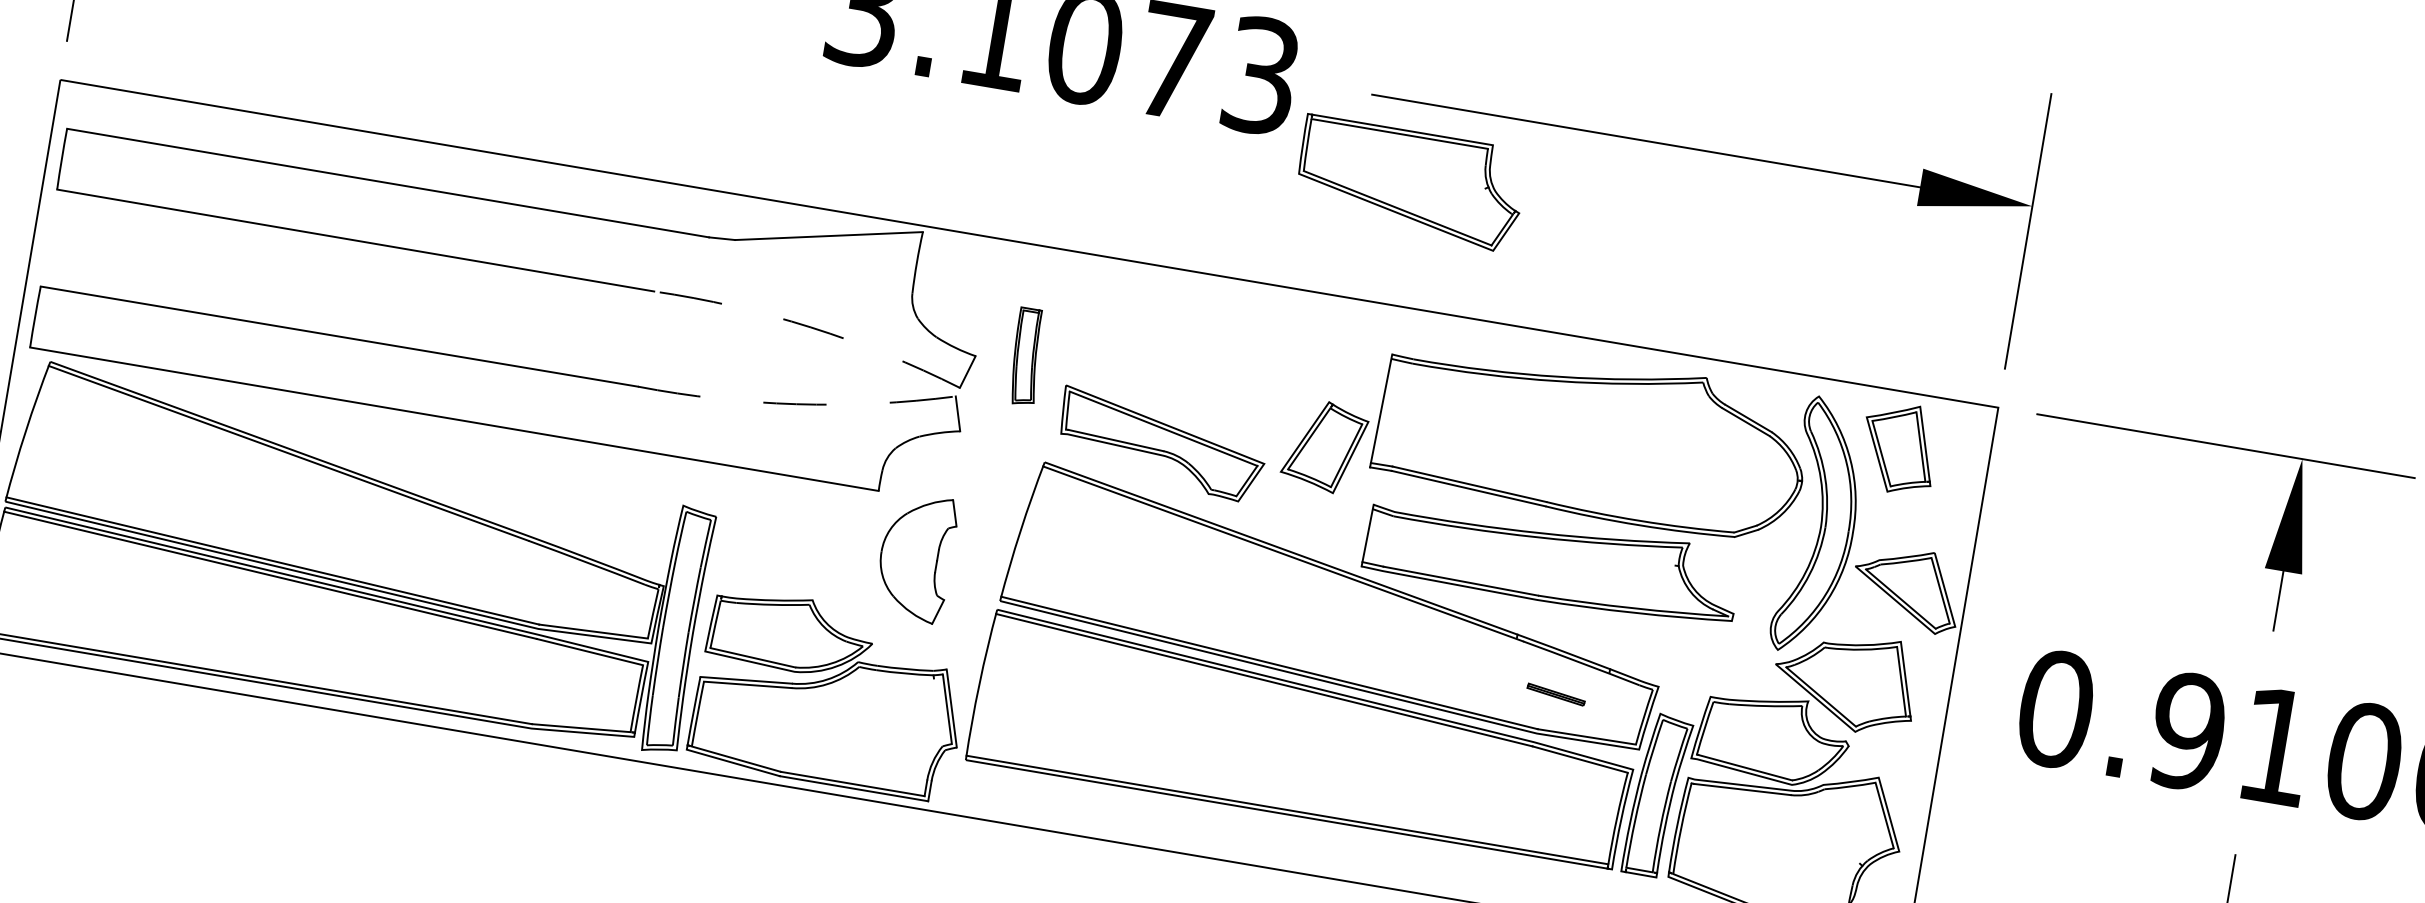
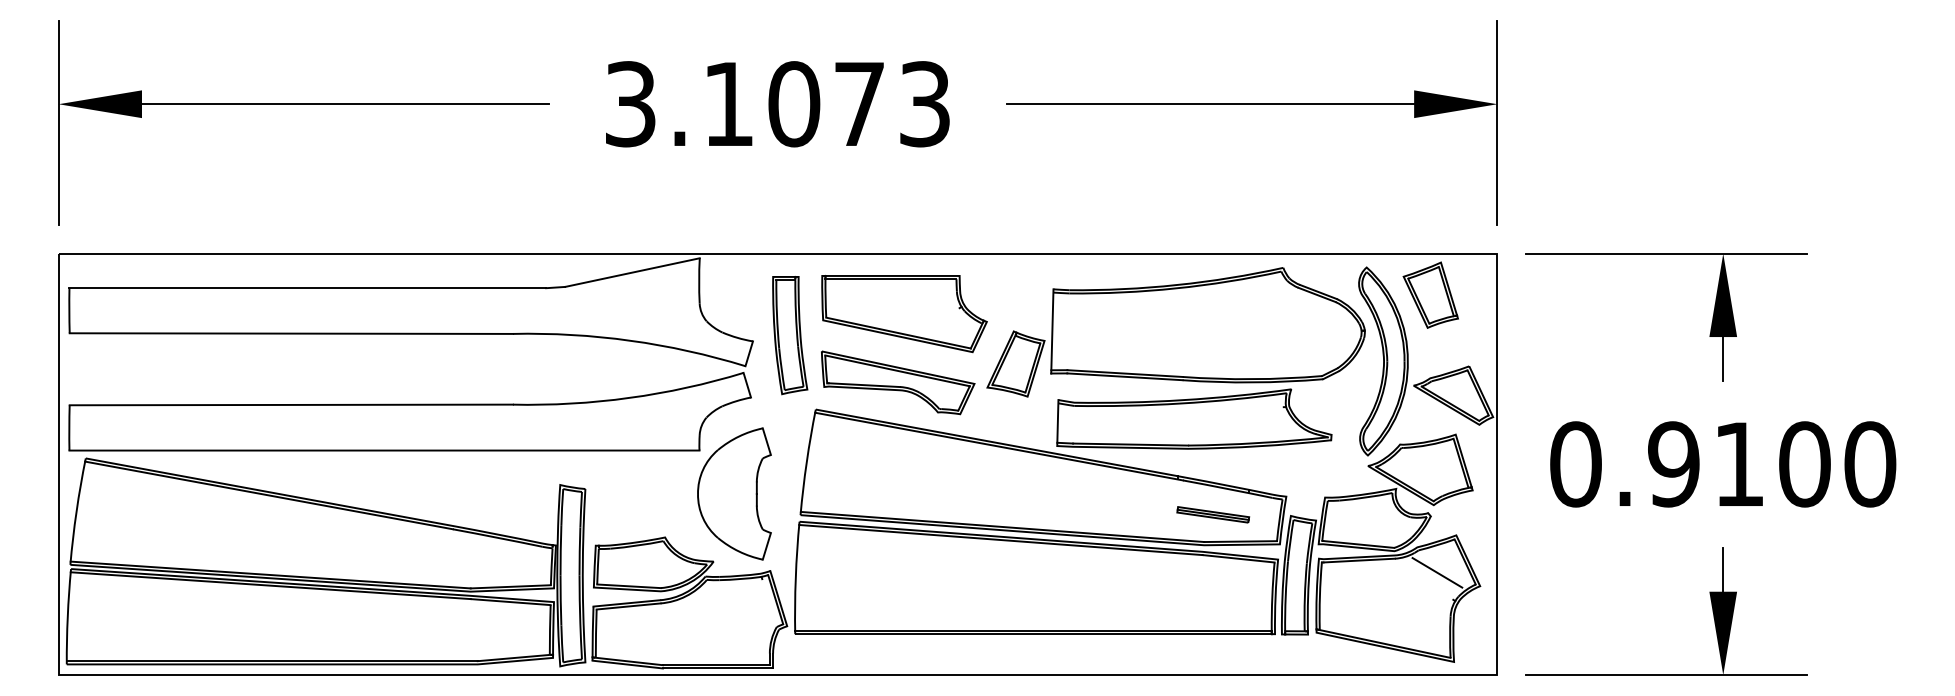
part: (1409, 184) -> (904, 314), moved
arc: (810, 327) -> (630, 340), dashed -> solid
part: (1027, 356) -> (790, 335), size x1.67
arc: (796, 403) -> (629, 397), dashed -> solid
part: (916, 556) -> (734, 493), size x1.43
part: (1556, 694) -> (1213, 514), size x1.67
line: (1844, 823) -> (1437, 572), added

